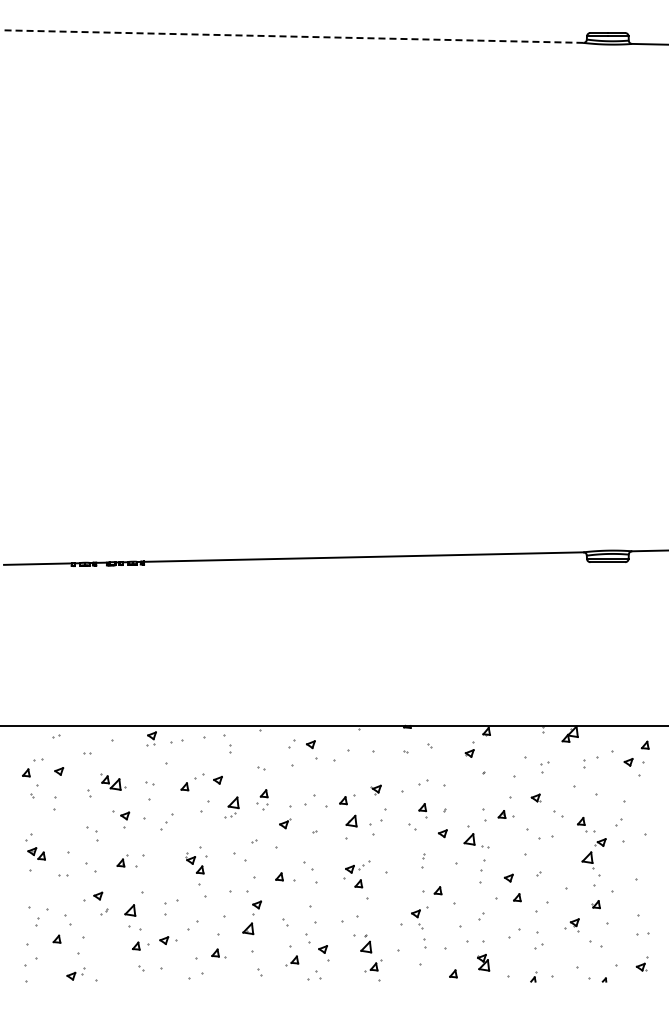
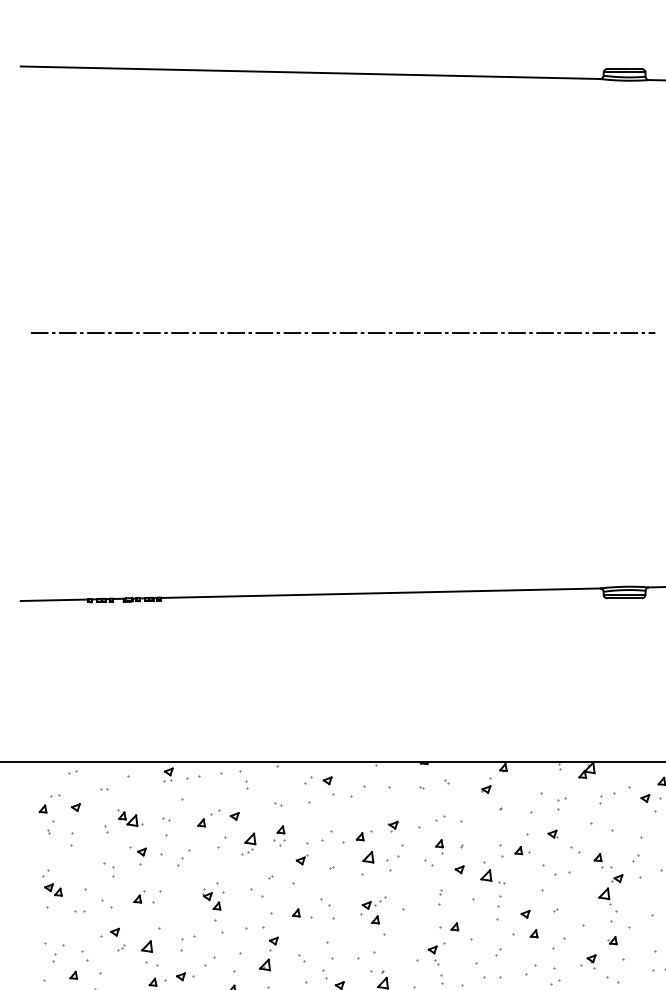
line: (293, 36) -> (310, 72), dashed -> solid
line: (326, 296) -> (343, 332), added

